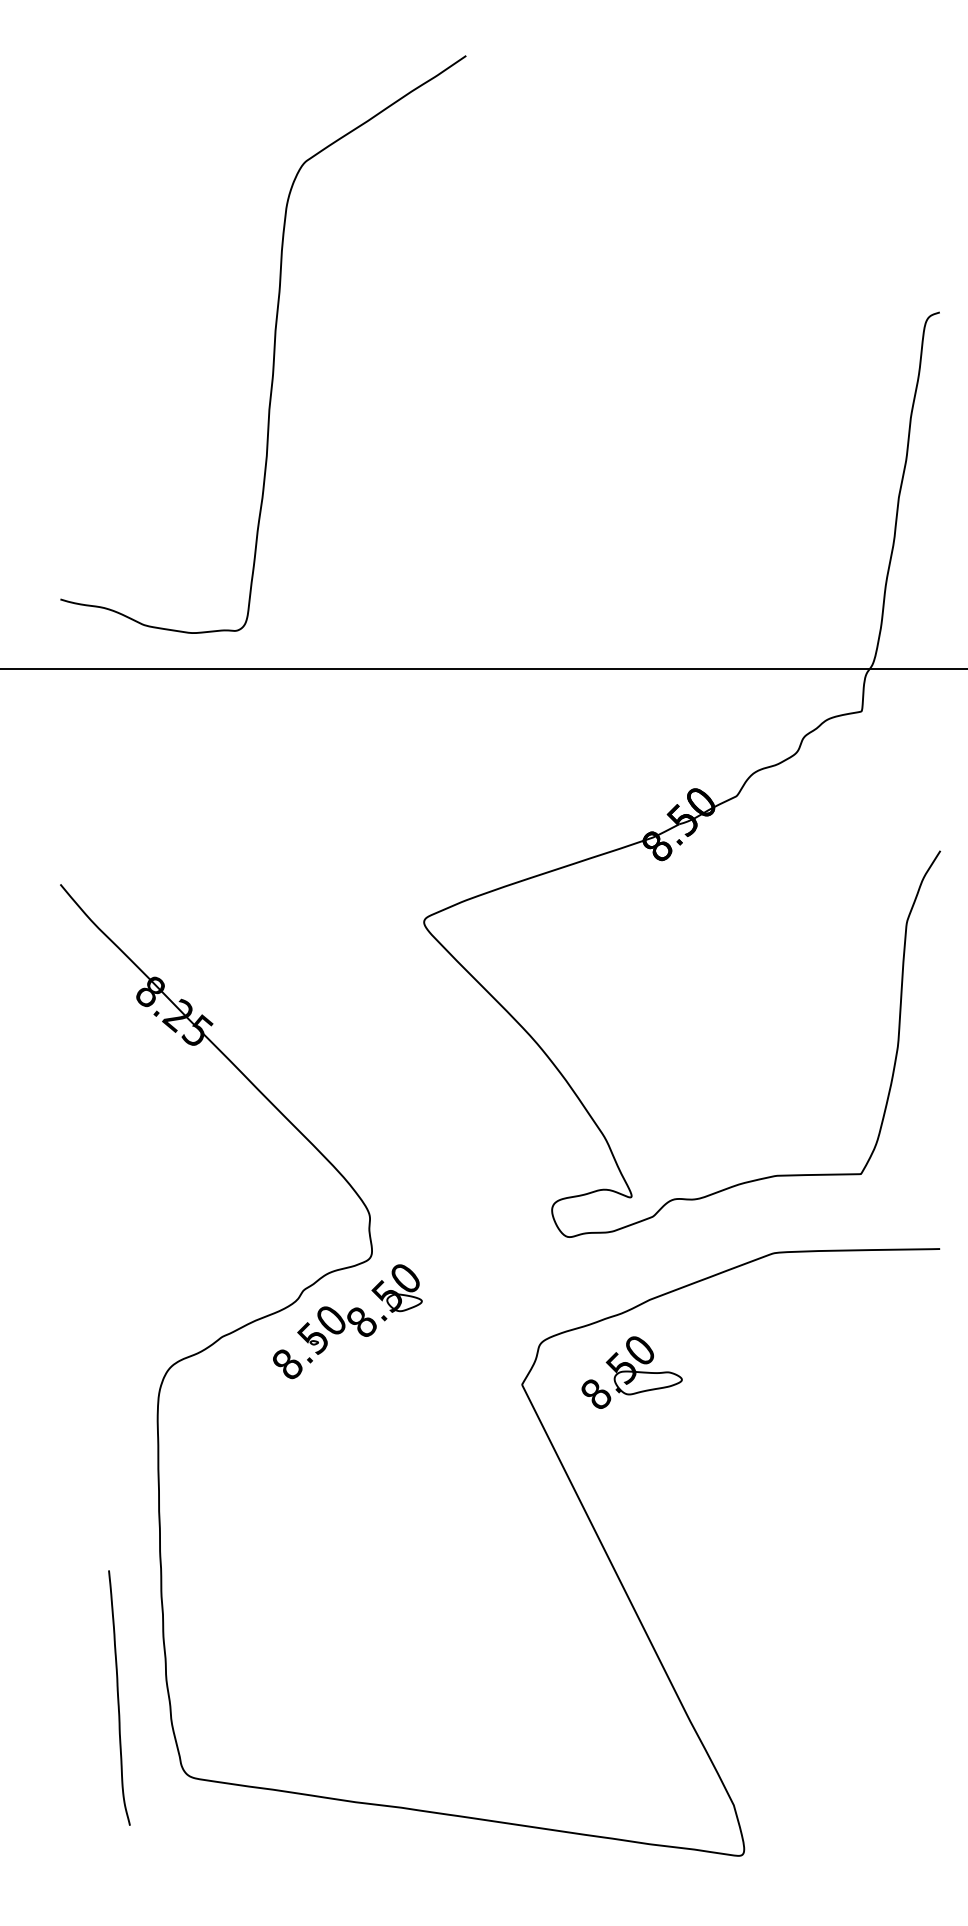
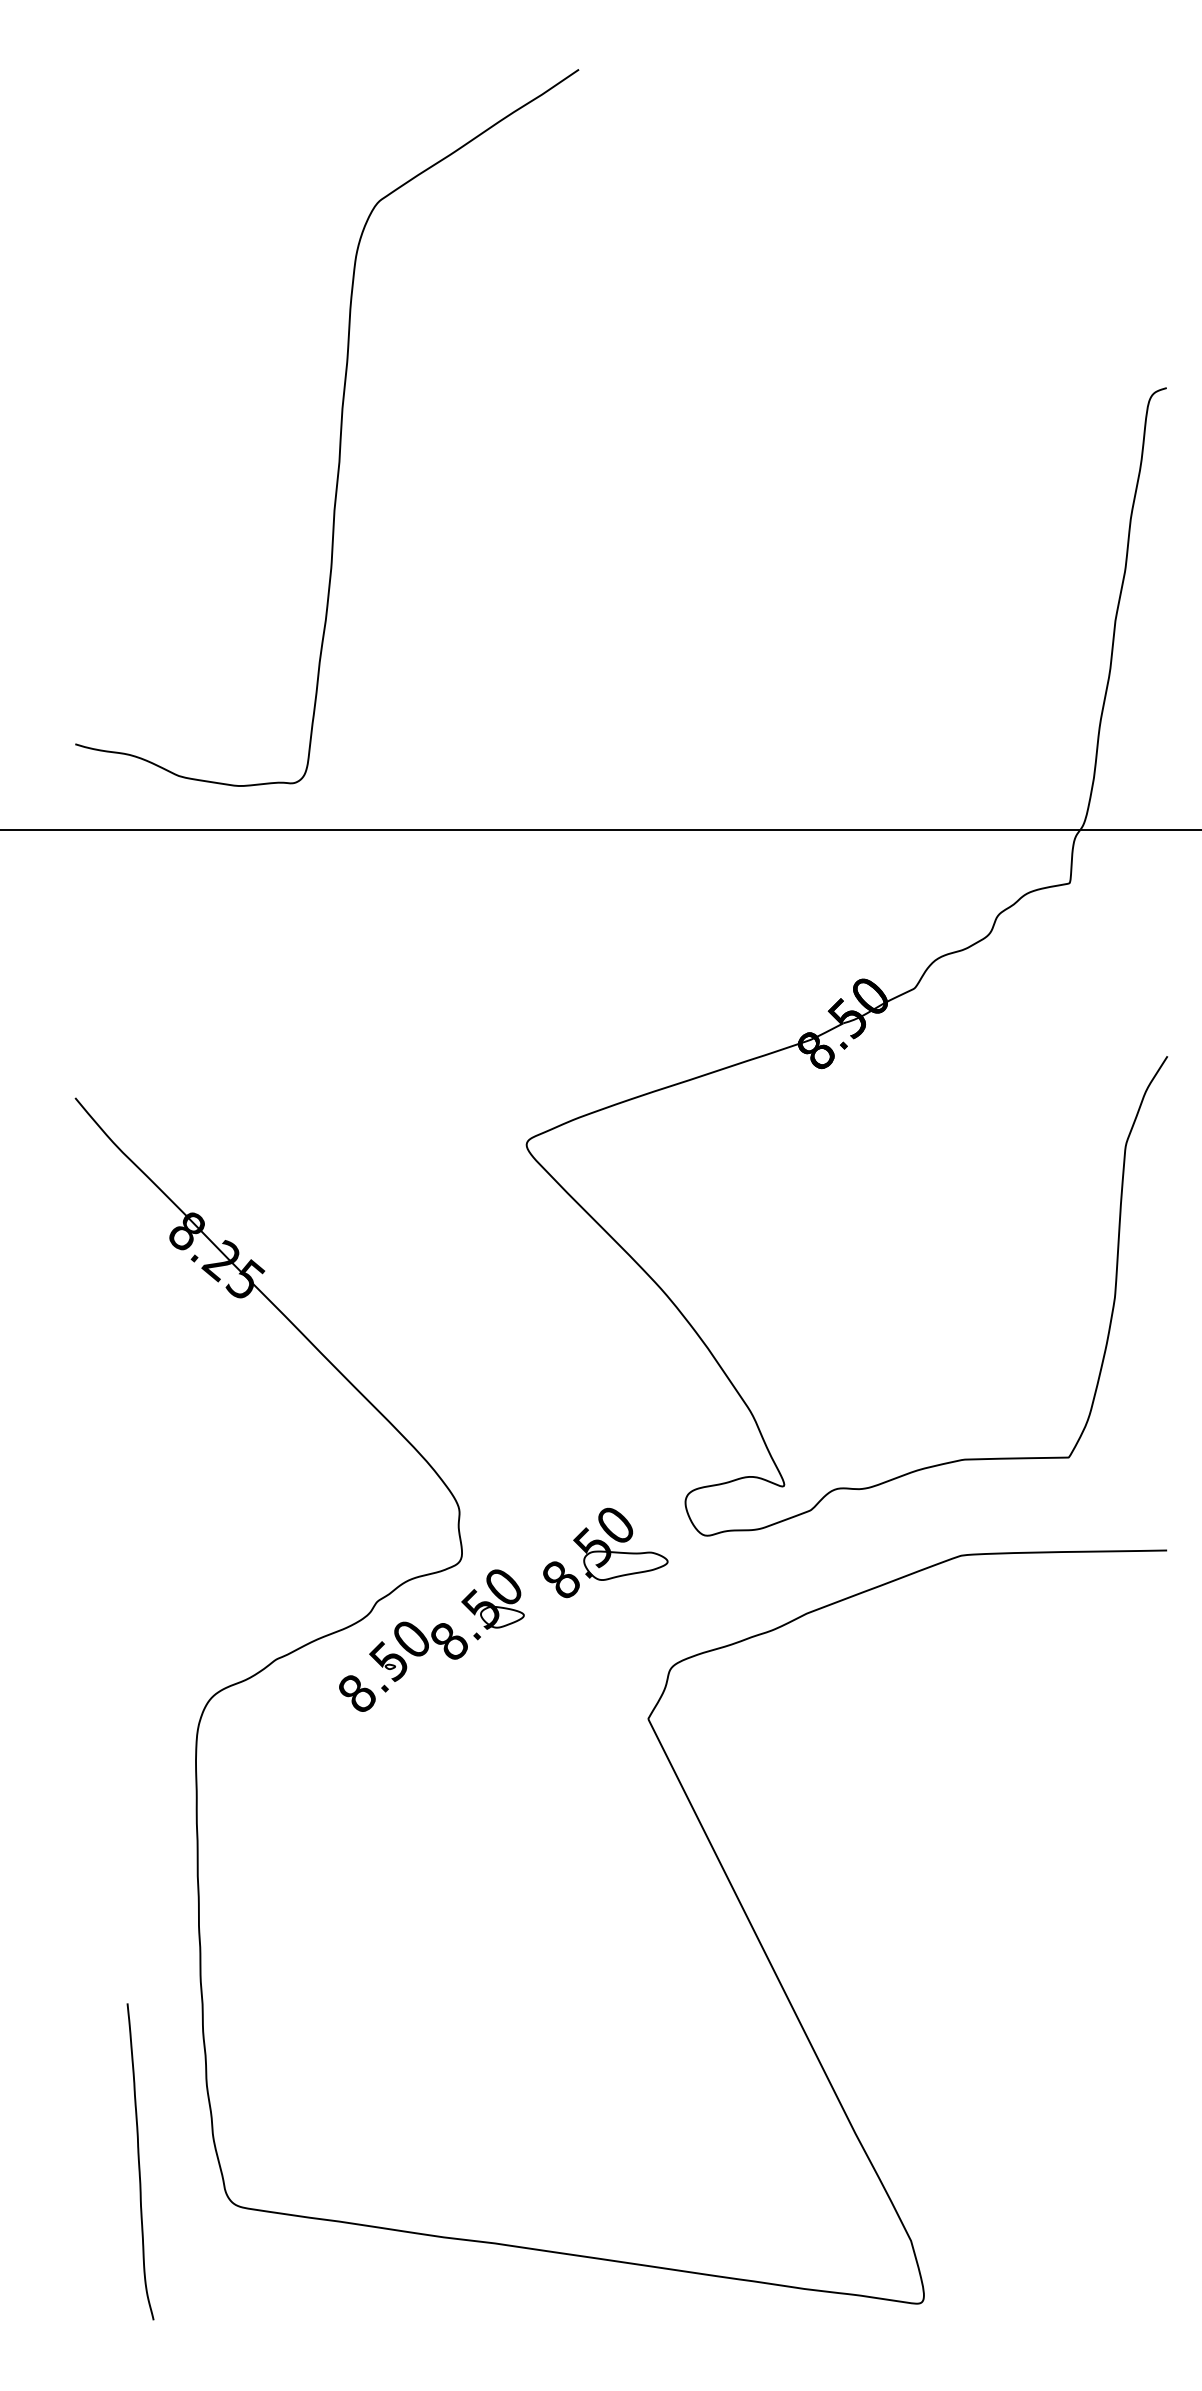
part: (631, 1372) -> (605, 1552), moved
curve: (118, 1697) -> (139, 2161), moved

